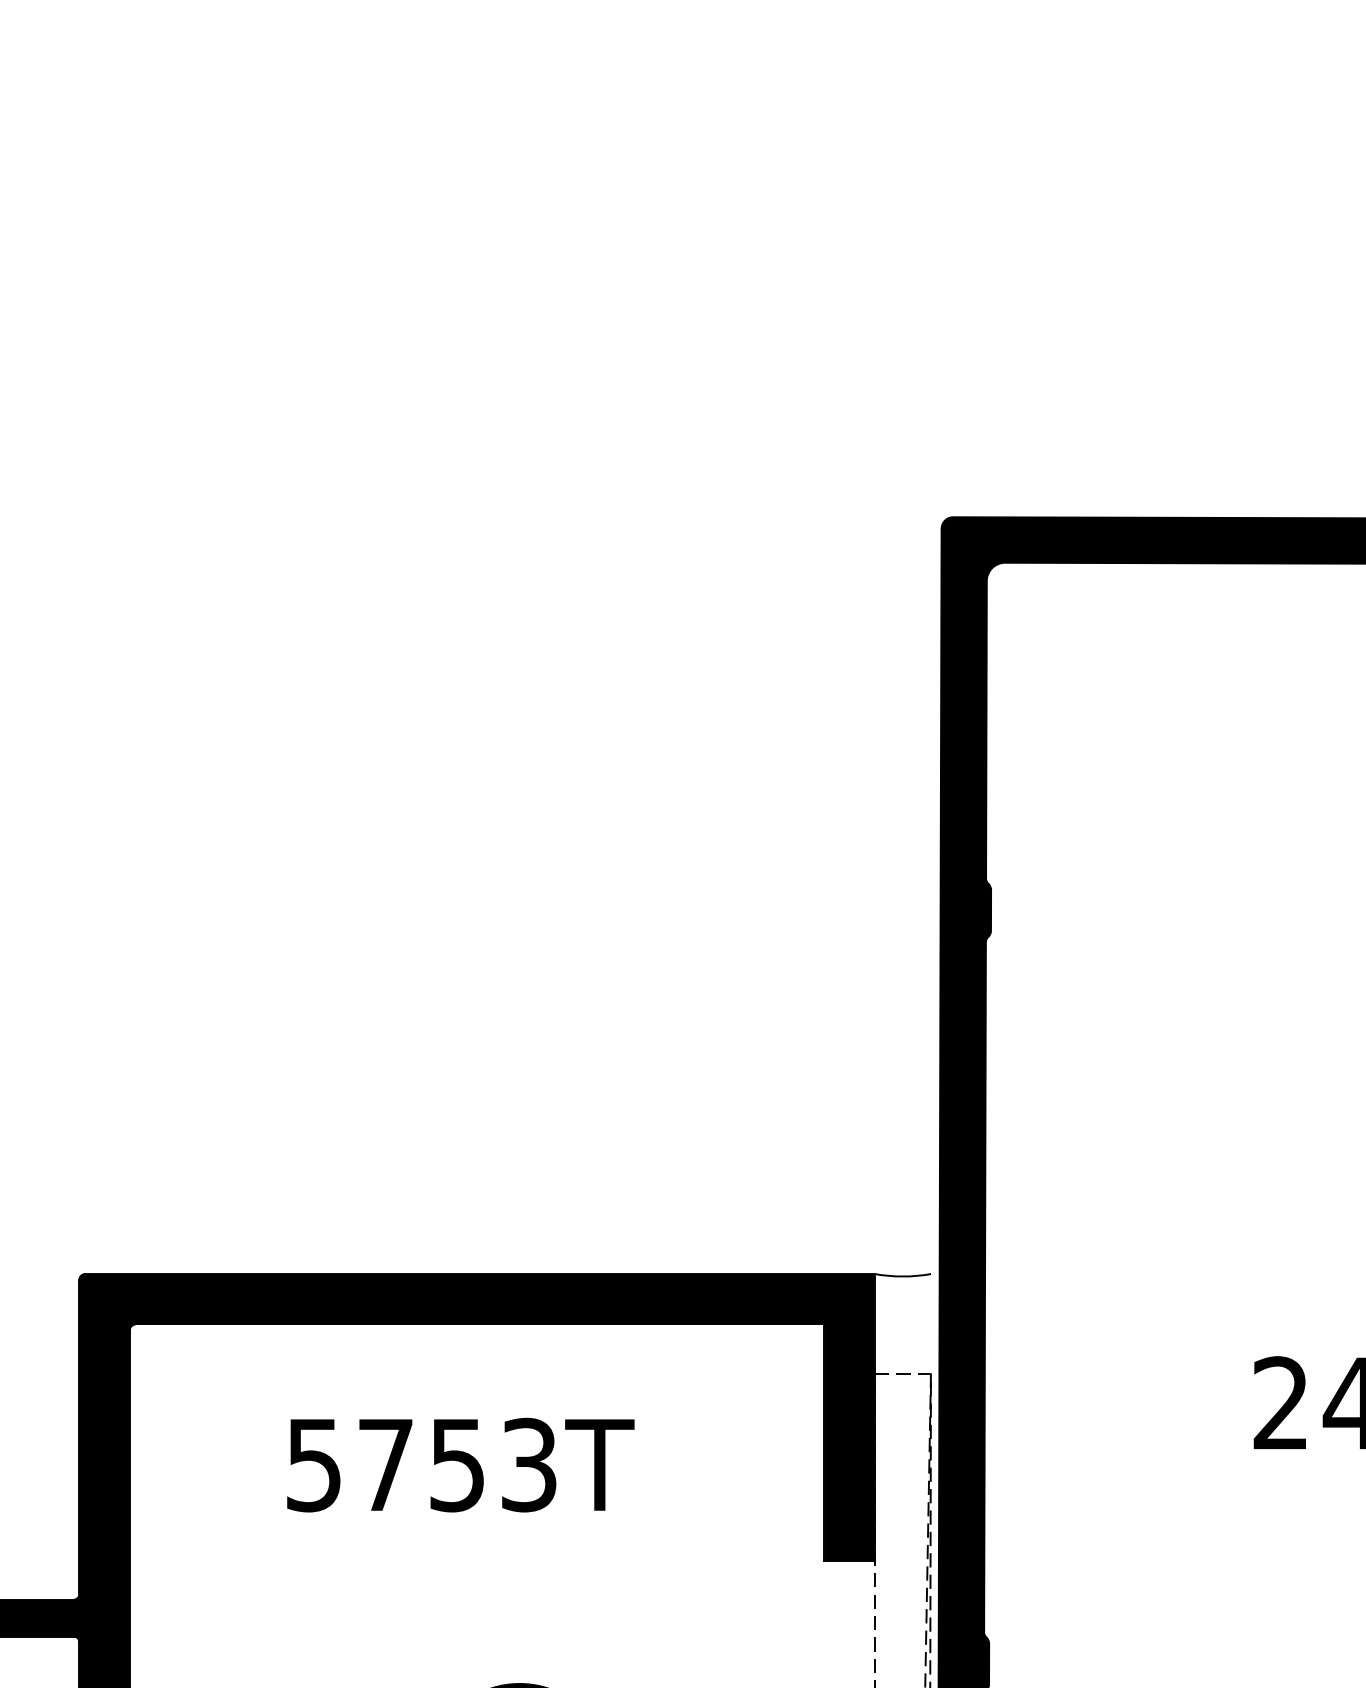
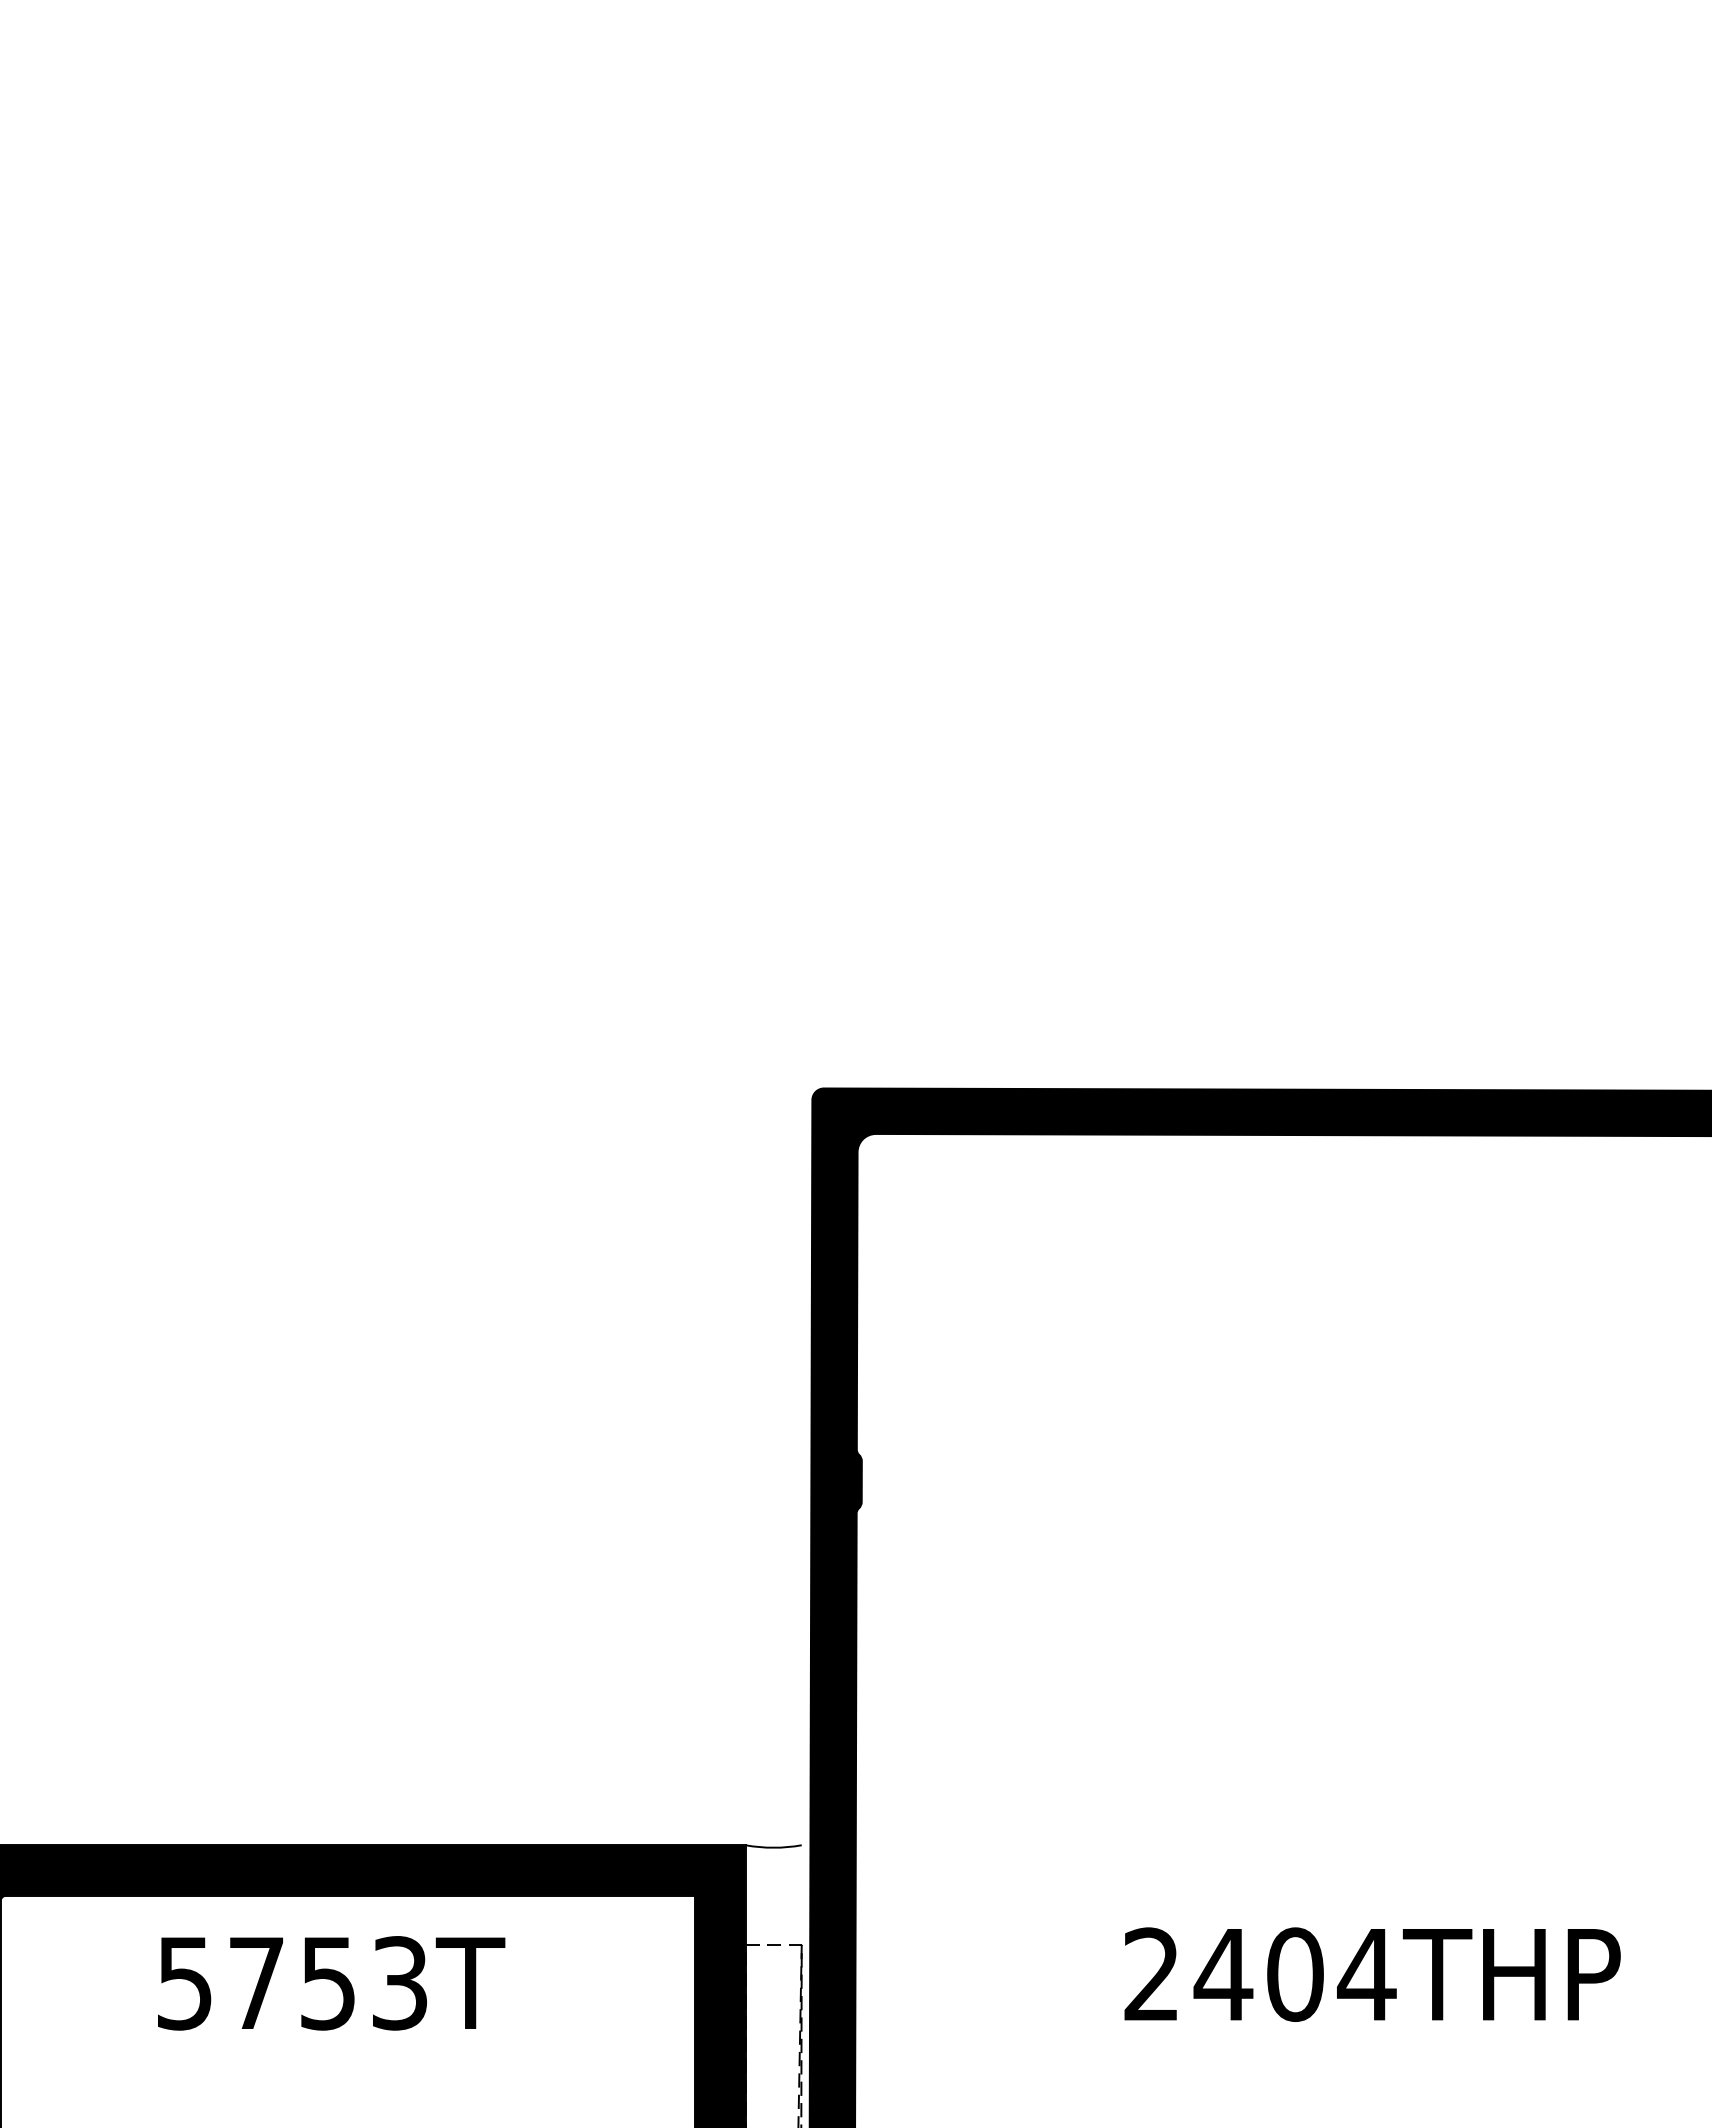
text: (460, 1465) -> (331, 1983), moved

